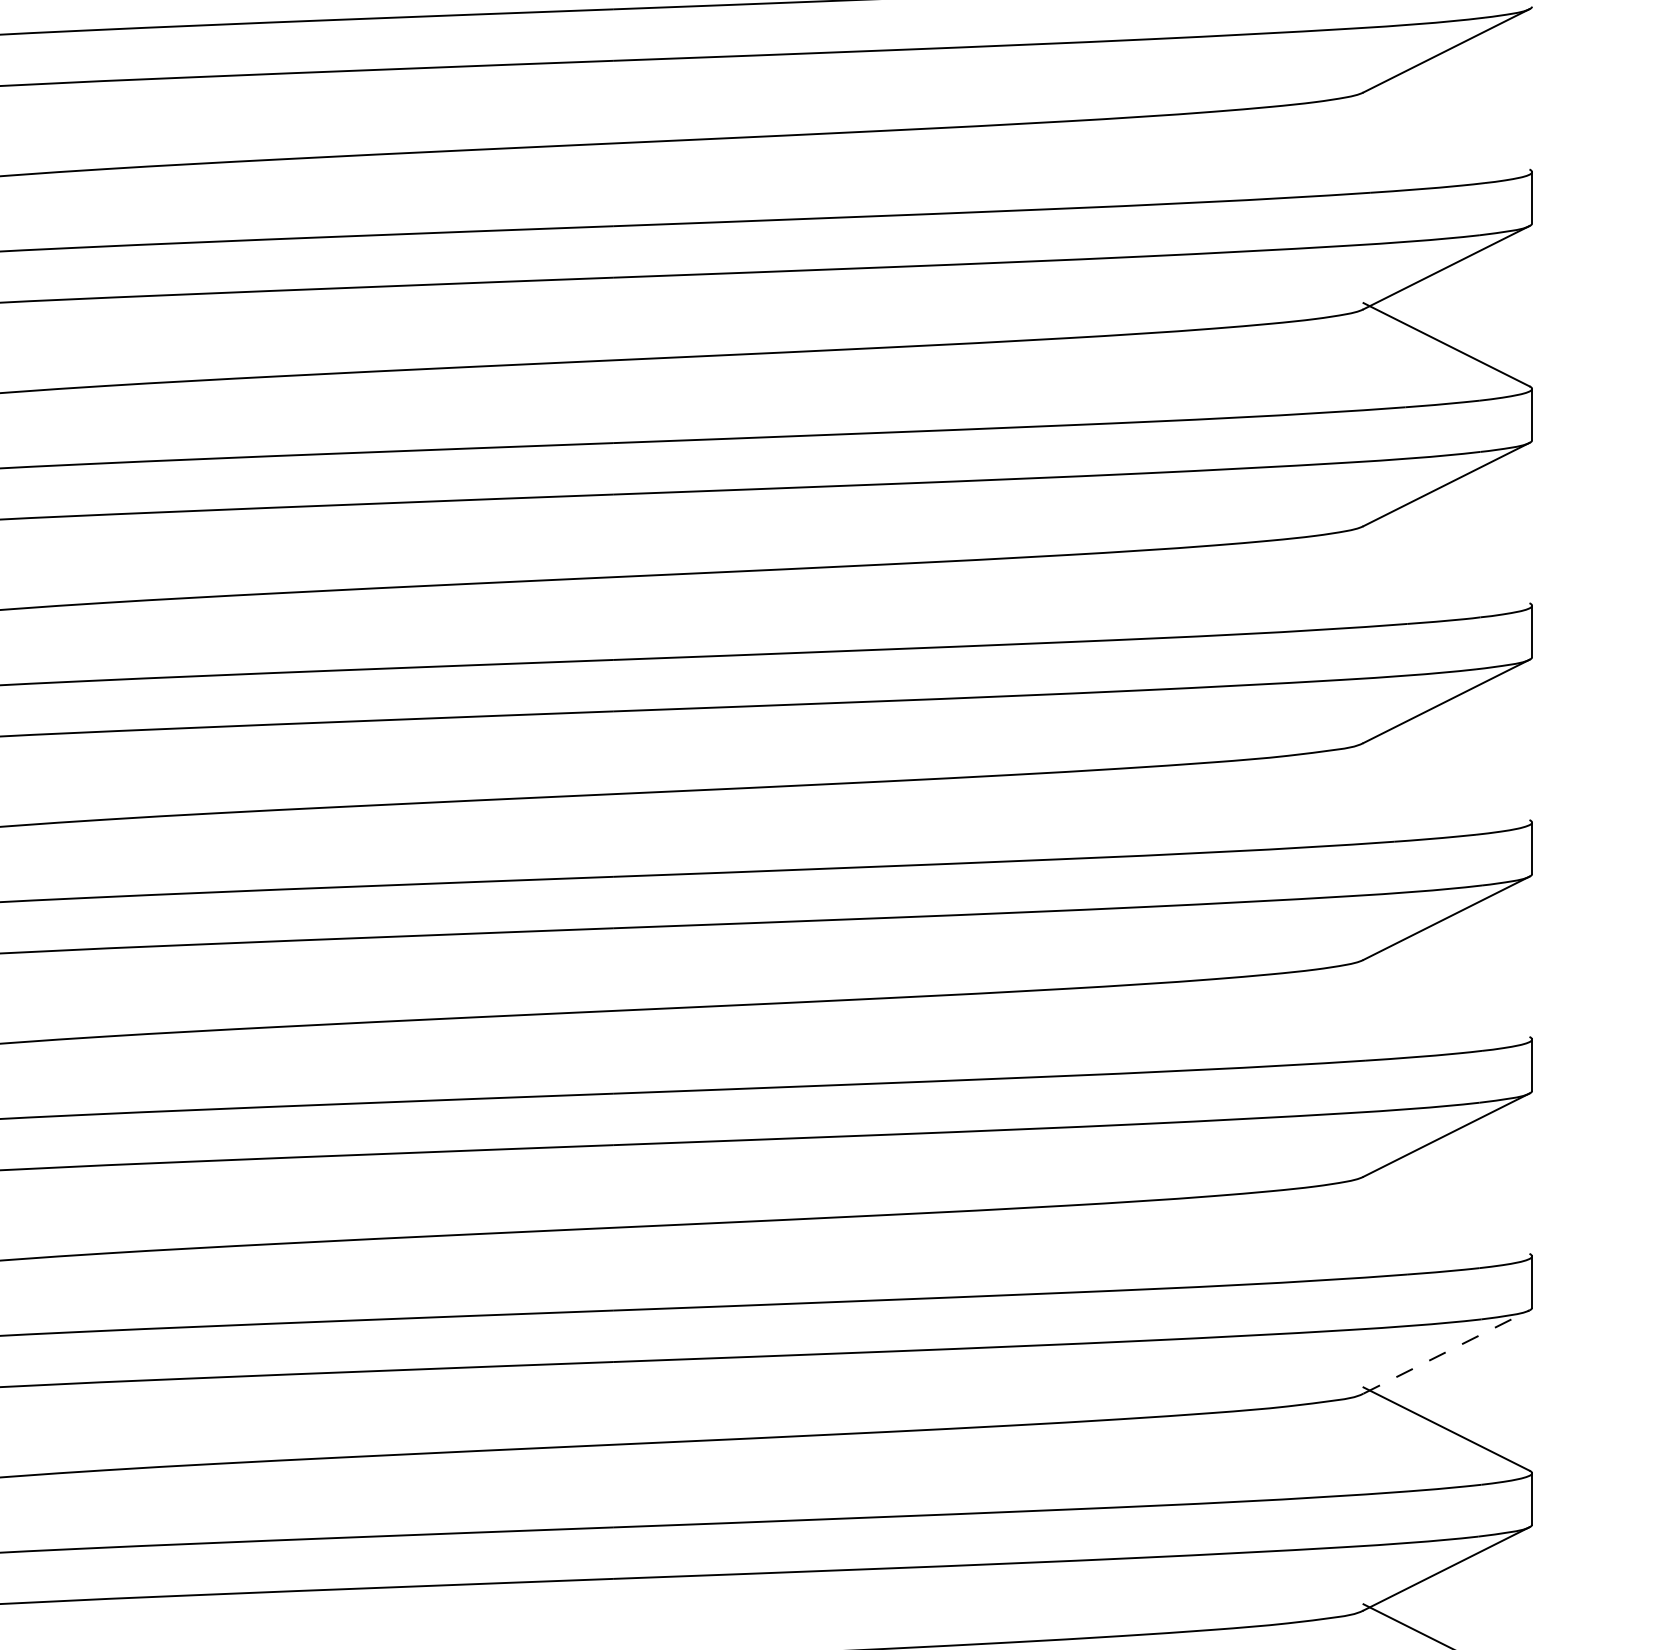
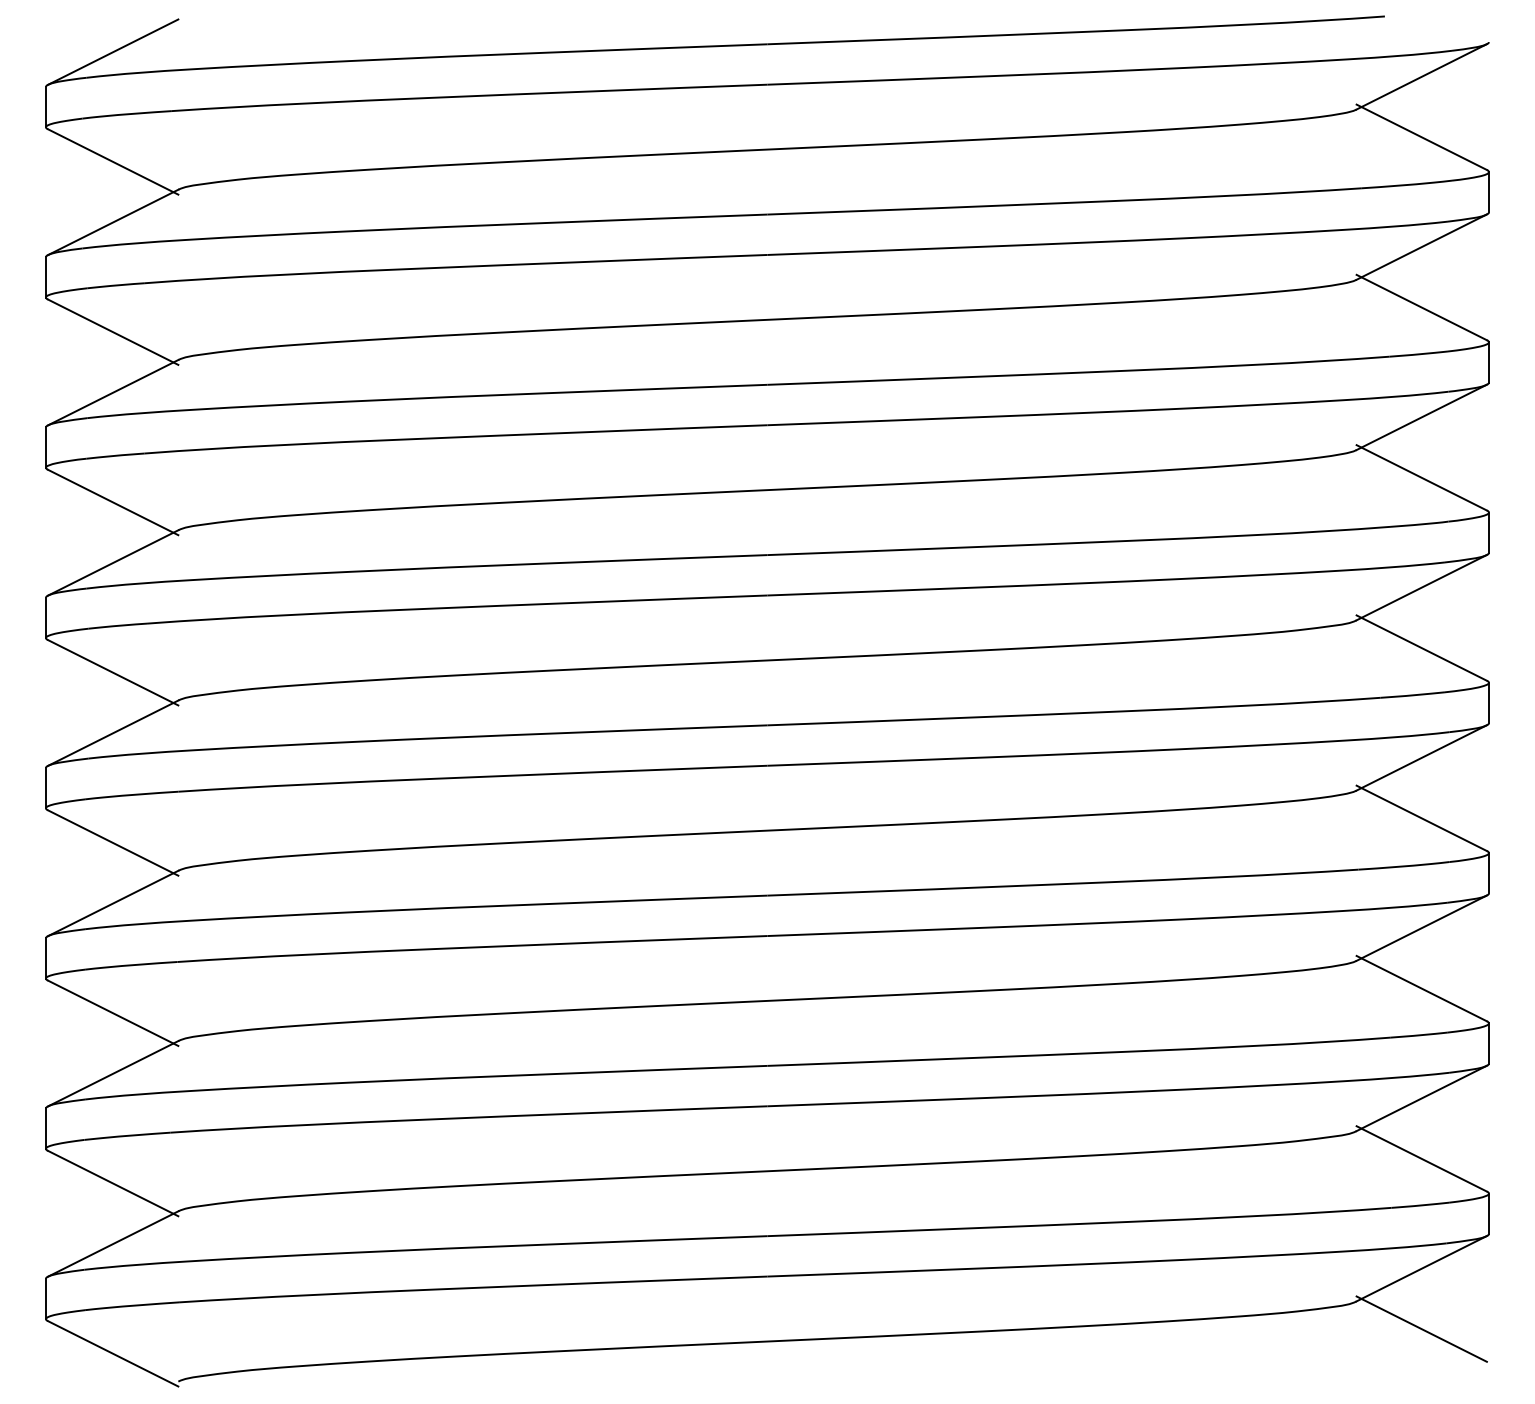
line: (1446, 126) -> (1421, 136), added
line: (1446, 561) -> (1421, 477), added
line: (1446, 777) -> (1421, 647), added
line: (1446, 995) -> (1421, 818), added
line: (1446, 1212) -> (1421, 988), added
line: (1446, 1352) -> (1421, 1098), dashed -> solid

